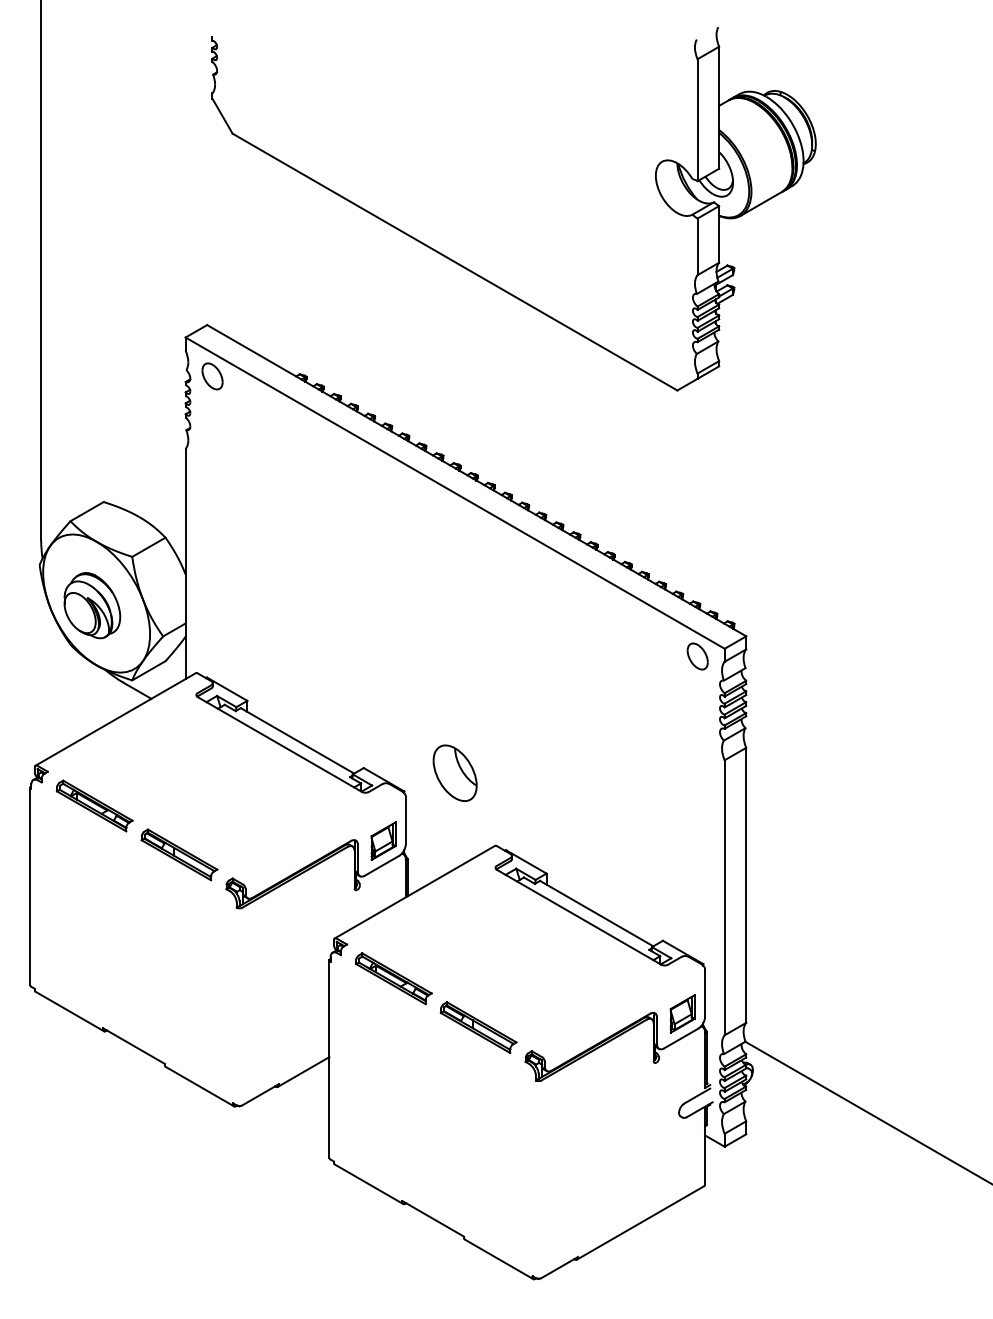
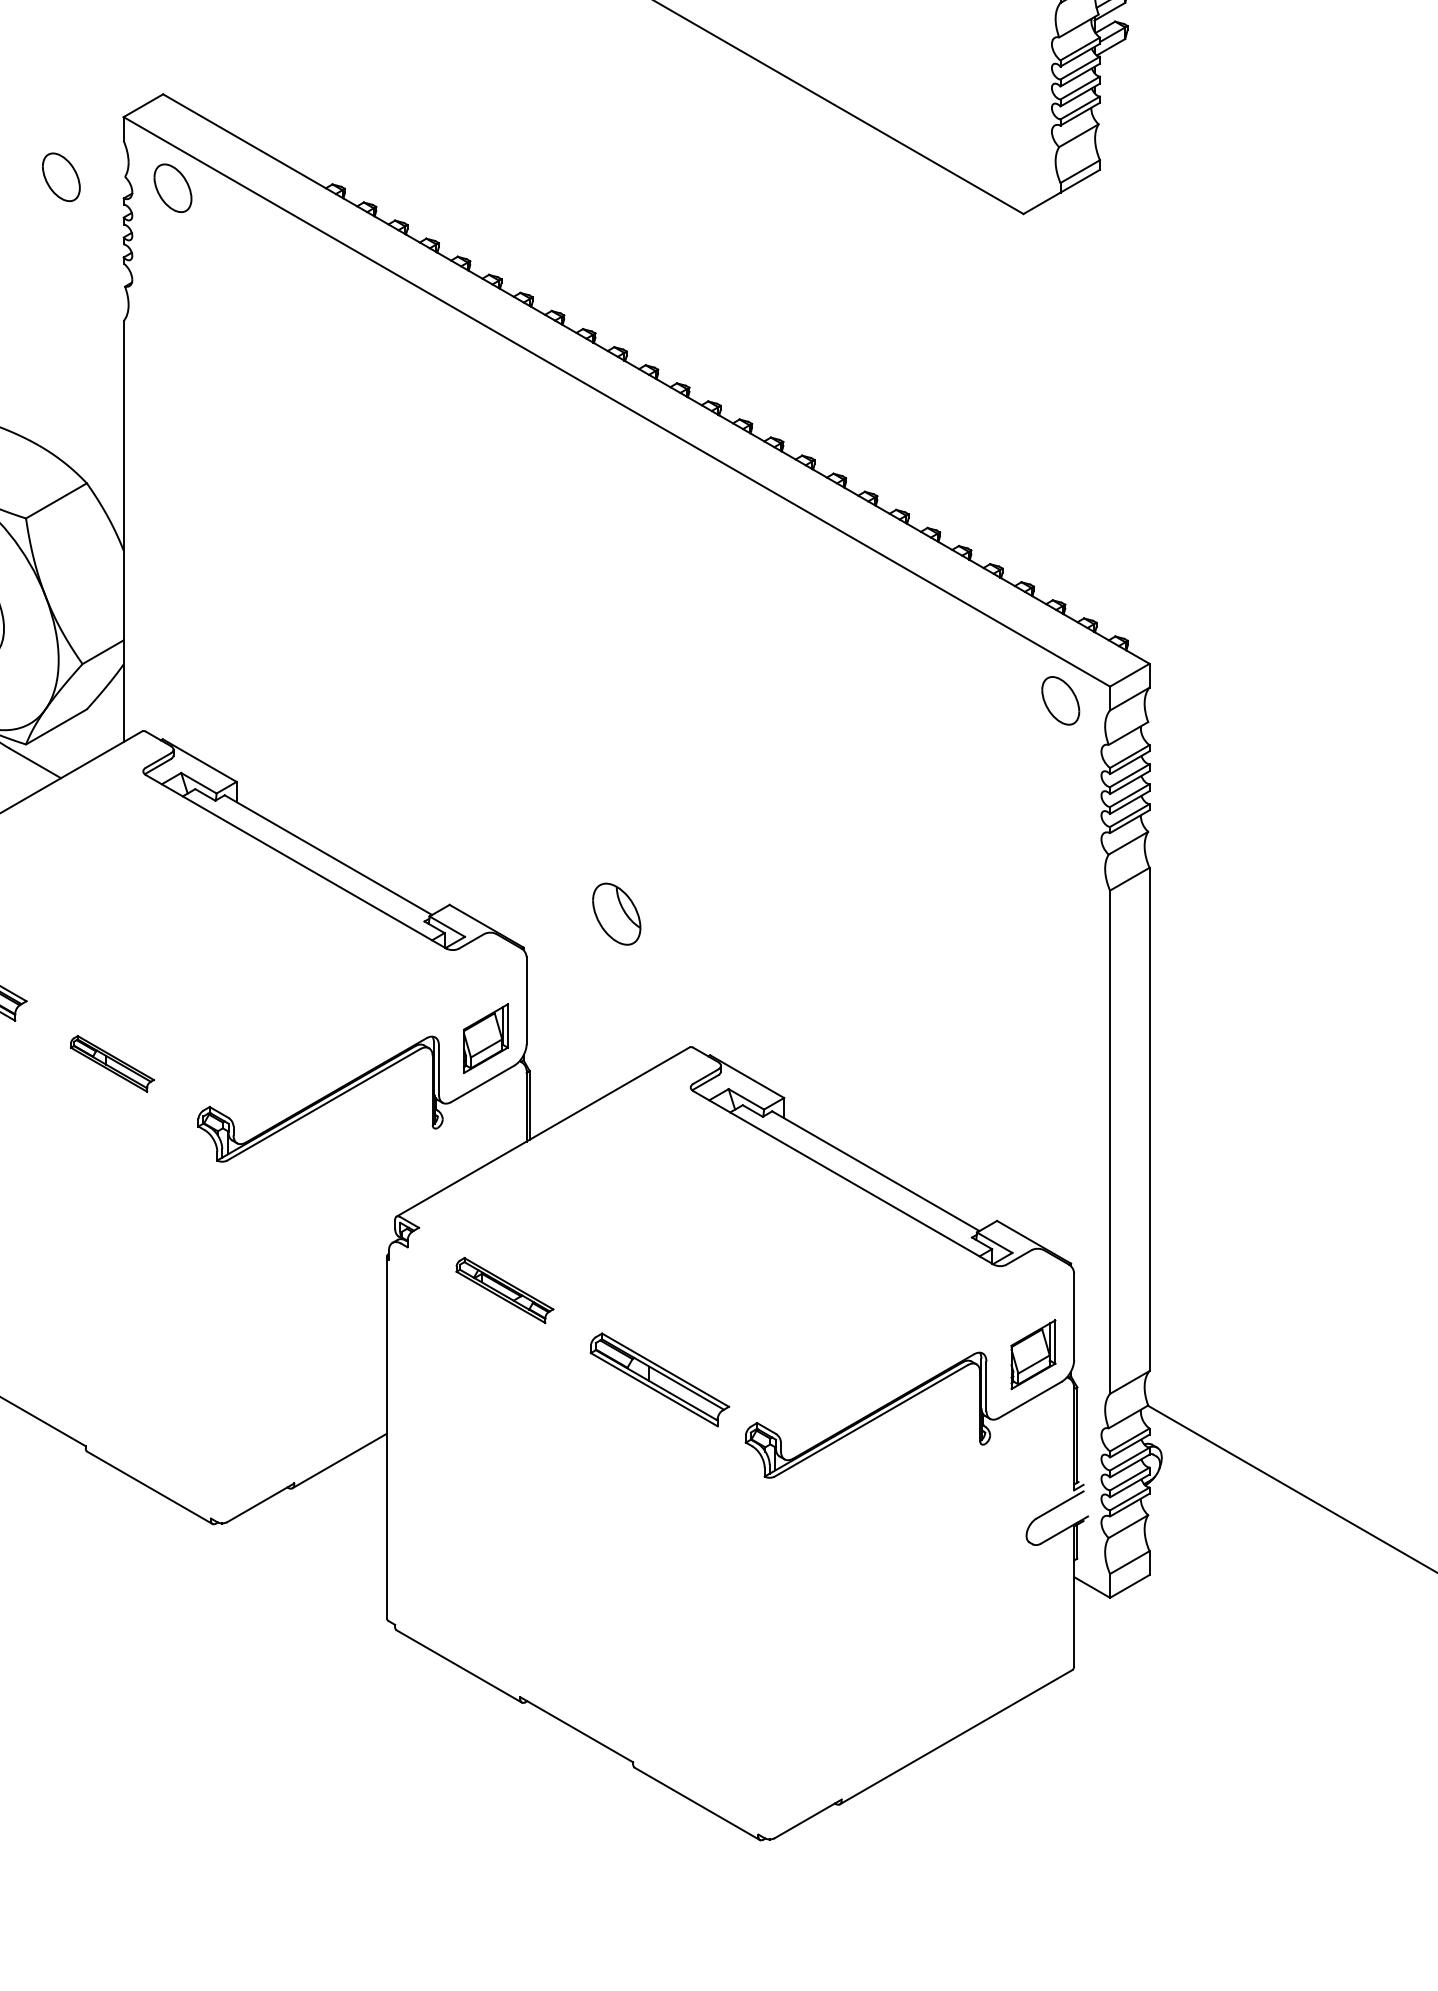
part: (151, 370) -> (61, 177), added
part: (454, 772) -> (615, 913), size x0.6
part: (179, 854) -> (112, 1063), size x0.6
part: (393, 978) -> (504, 1289), size x0.7

